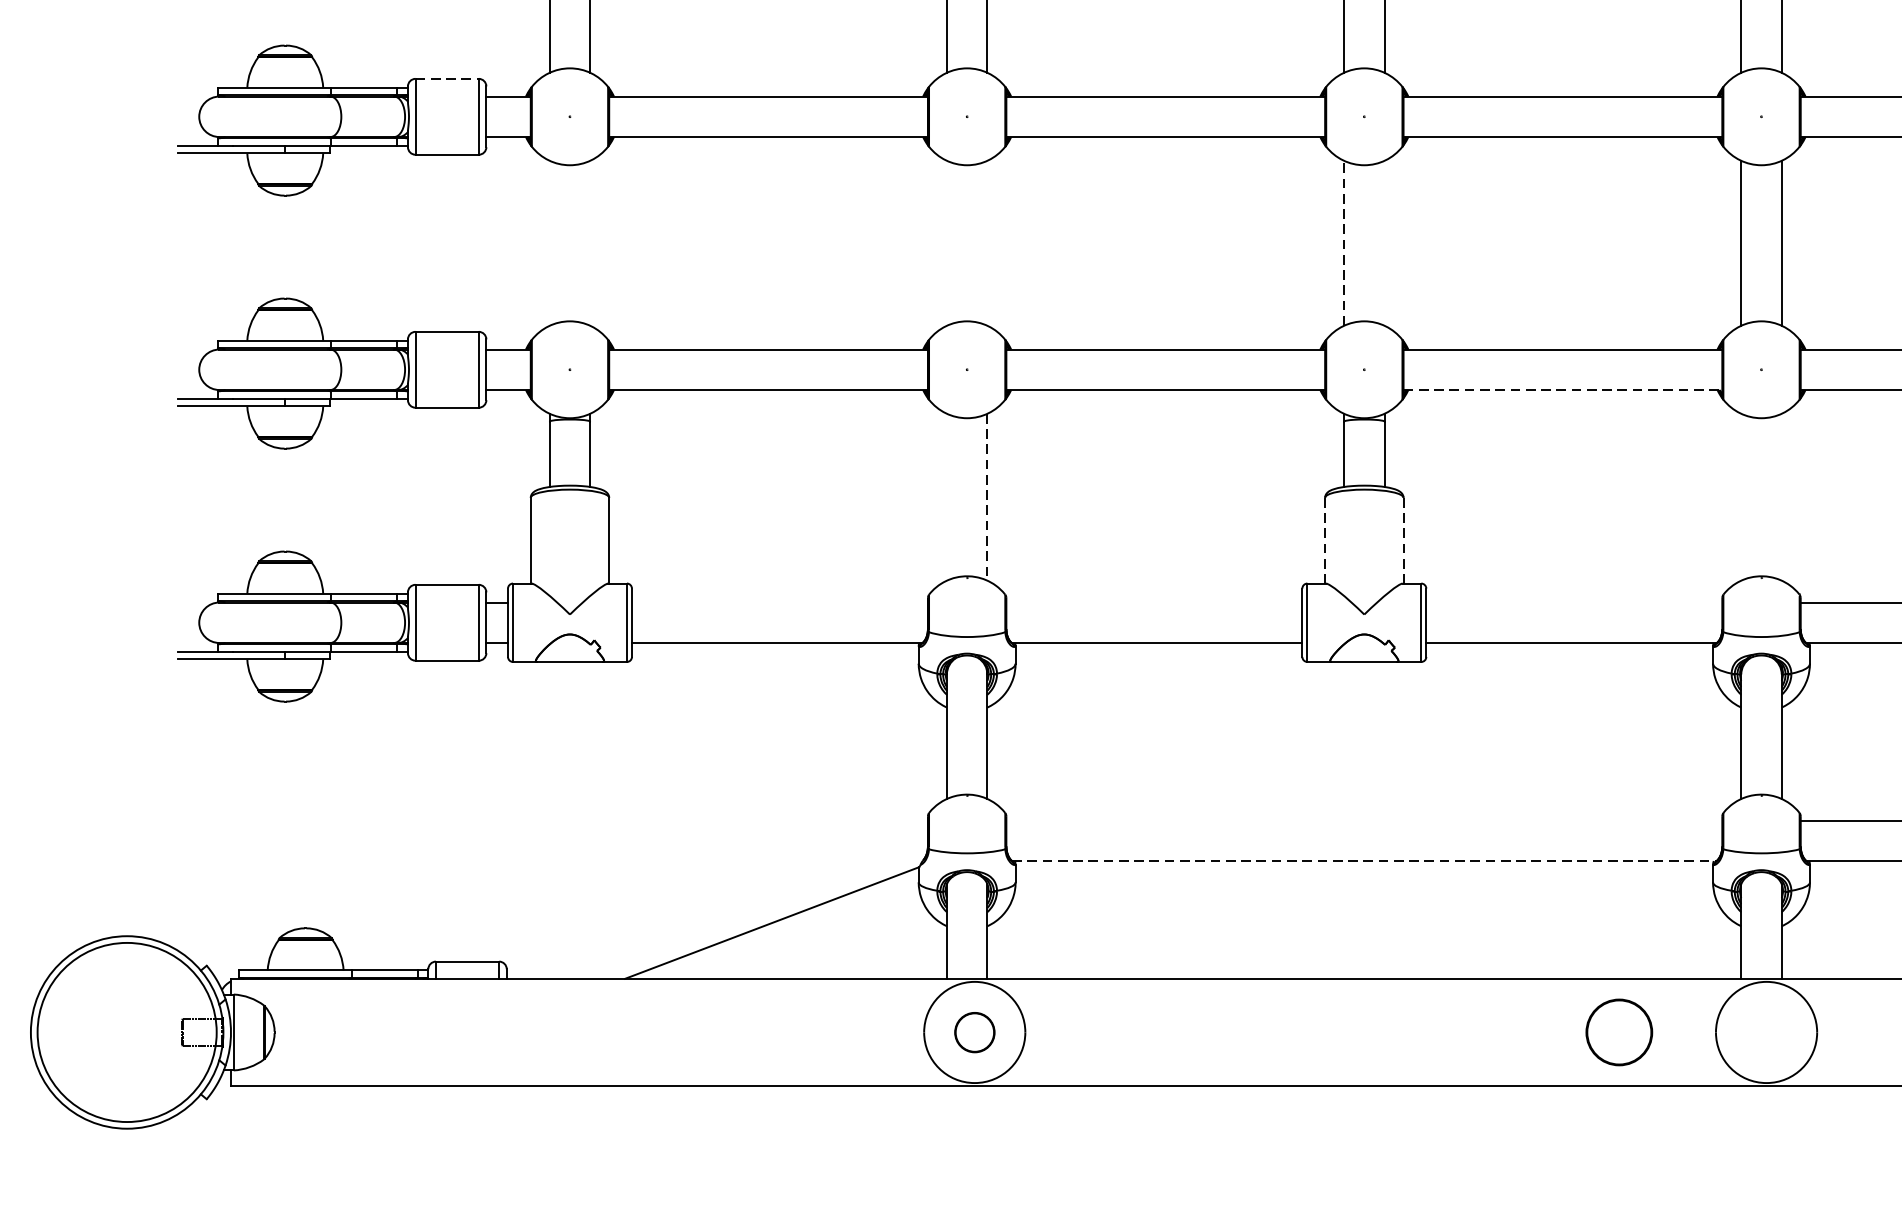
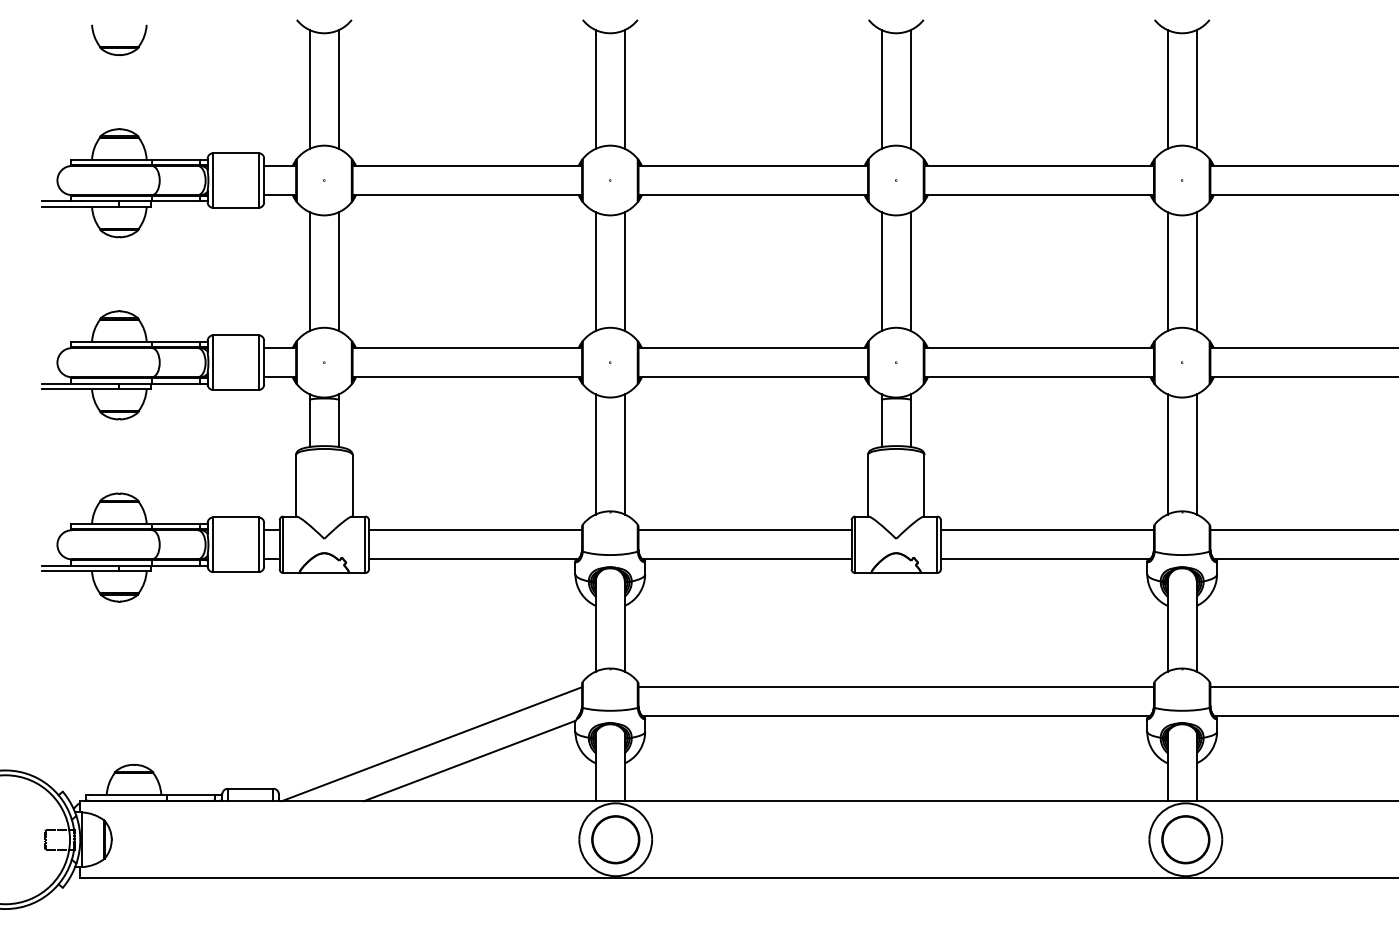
line: (446, 79) -> (235, 153), dashed -> solid
line: (549, 243) -> (309, 271), added
line: (589, 243) -> (338, 271), added
line: (946, 243) -> (595, 271), added
line: (986, 243) -> (624, 271), added
line: (1343, 243) -> (881, 271), dashed -> solid
line: (1384, 243) -> (910, 271), added
line: (1563, 390) -> (1039, 377), dashed -> solid
line: (946, 497) -> (595, 454), added
line: (986, 497) -> (624, 454), dashed -> solid
line: (1741, 497) -> (1167, 454), added
line: (1781, 497) -> (1196, 454), added
line: (1325, 540) -> (868, 485), dashed -> solid
line: (1403, 540) -> (924, 485), dashed -> solid
line: (779, 602) -> (475, 530), added
line: (1153, 602) -> (744, 530), added
line: (1573, 602) -> (1046, 530), added
line: (1363, 820) -> (895, 687), added
line: (1364, 861) -> (896, 716), dashed -> solid
line: (718, 900) -> (431, 744), added
circle: (974, 1032) -> (615, 839), size x1.67
circle: (1618, 1032) -> (1185, 839), moved

